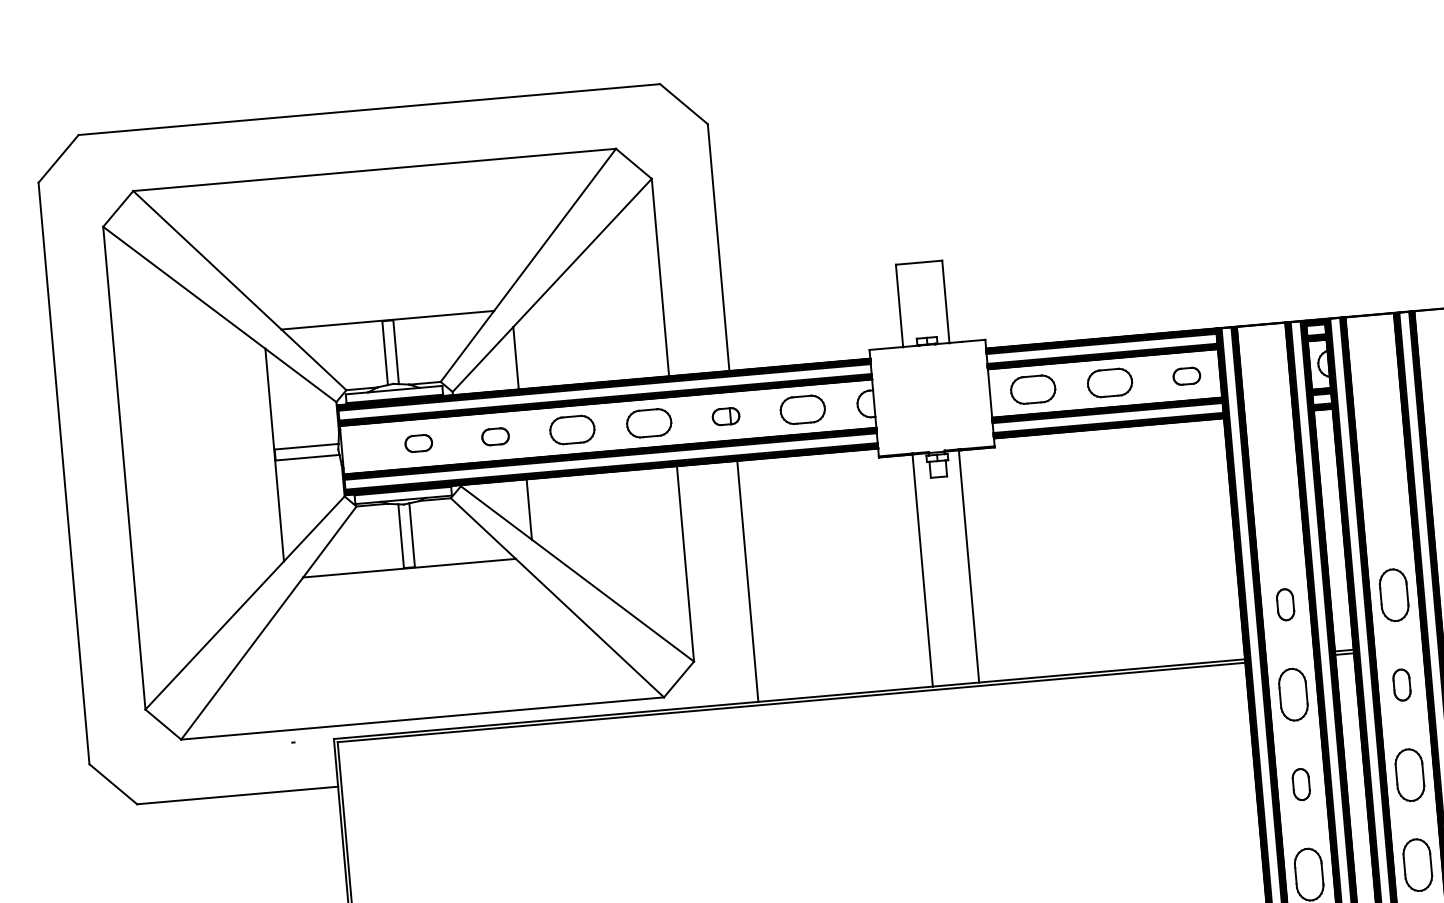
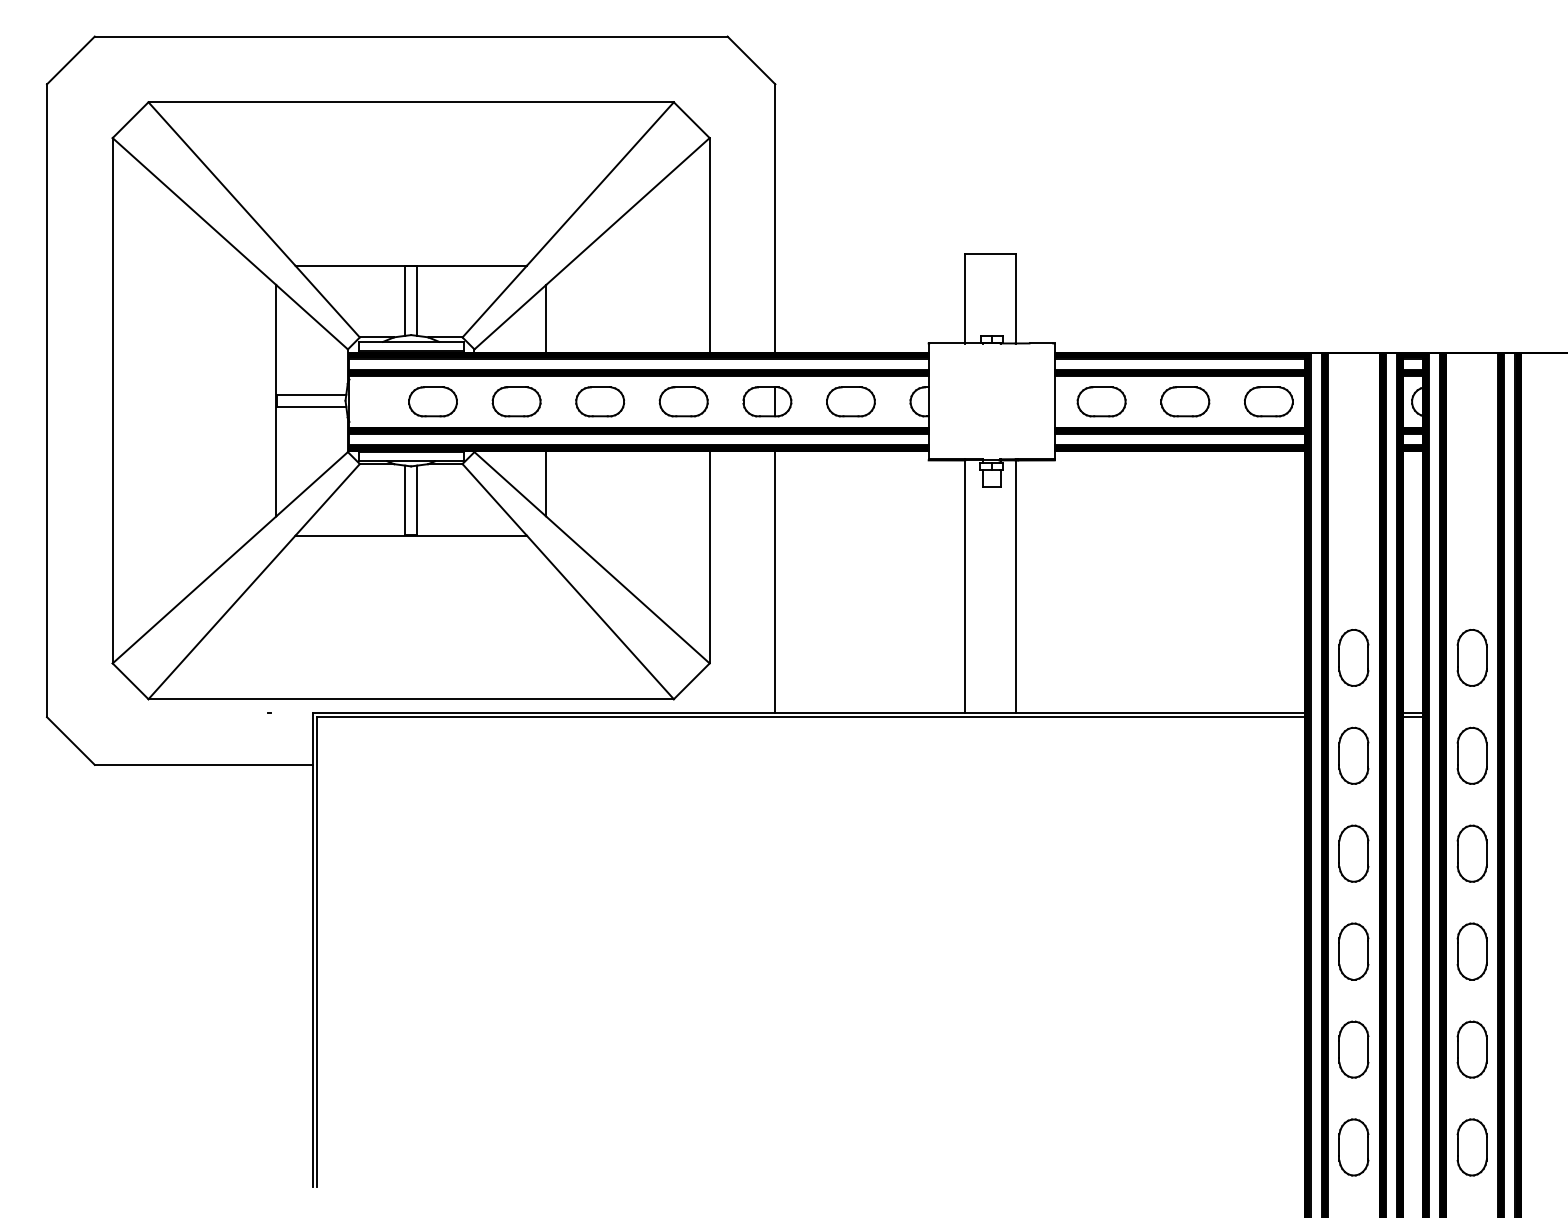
part: (1186, 375) -> (1268, 401), size x1.67
part: (726, 416) -> (767, 401), size x1.67
part: (495, 436) -> (516, 401), size x1.67
part: (418, 443) -> (432, 401), size x1.67
part: (1285, 604) -> (1353, 657), size x1.67
part: (1401, 684) -> (1471, 755), size x1.67
part: (1300, 784) -> (1353, 853), size x1.67

